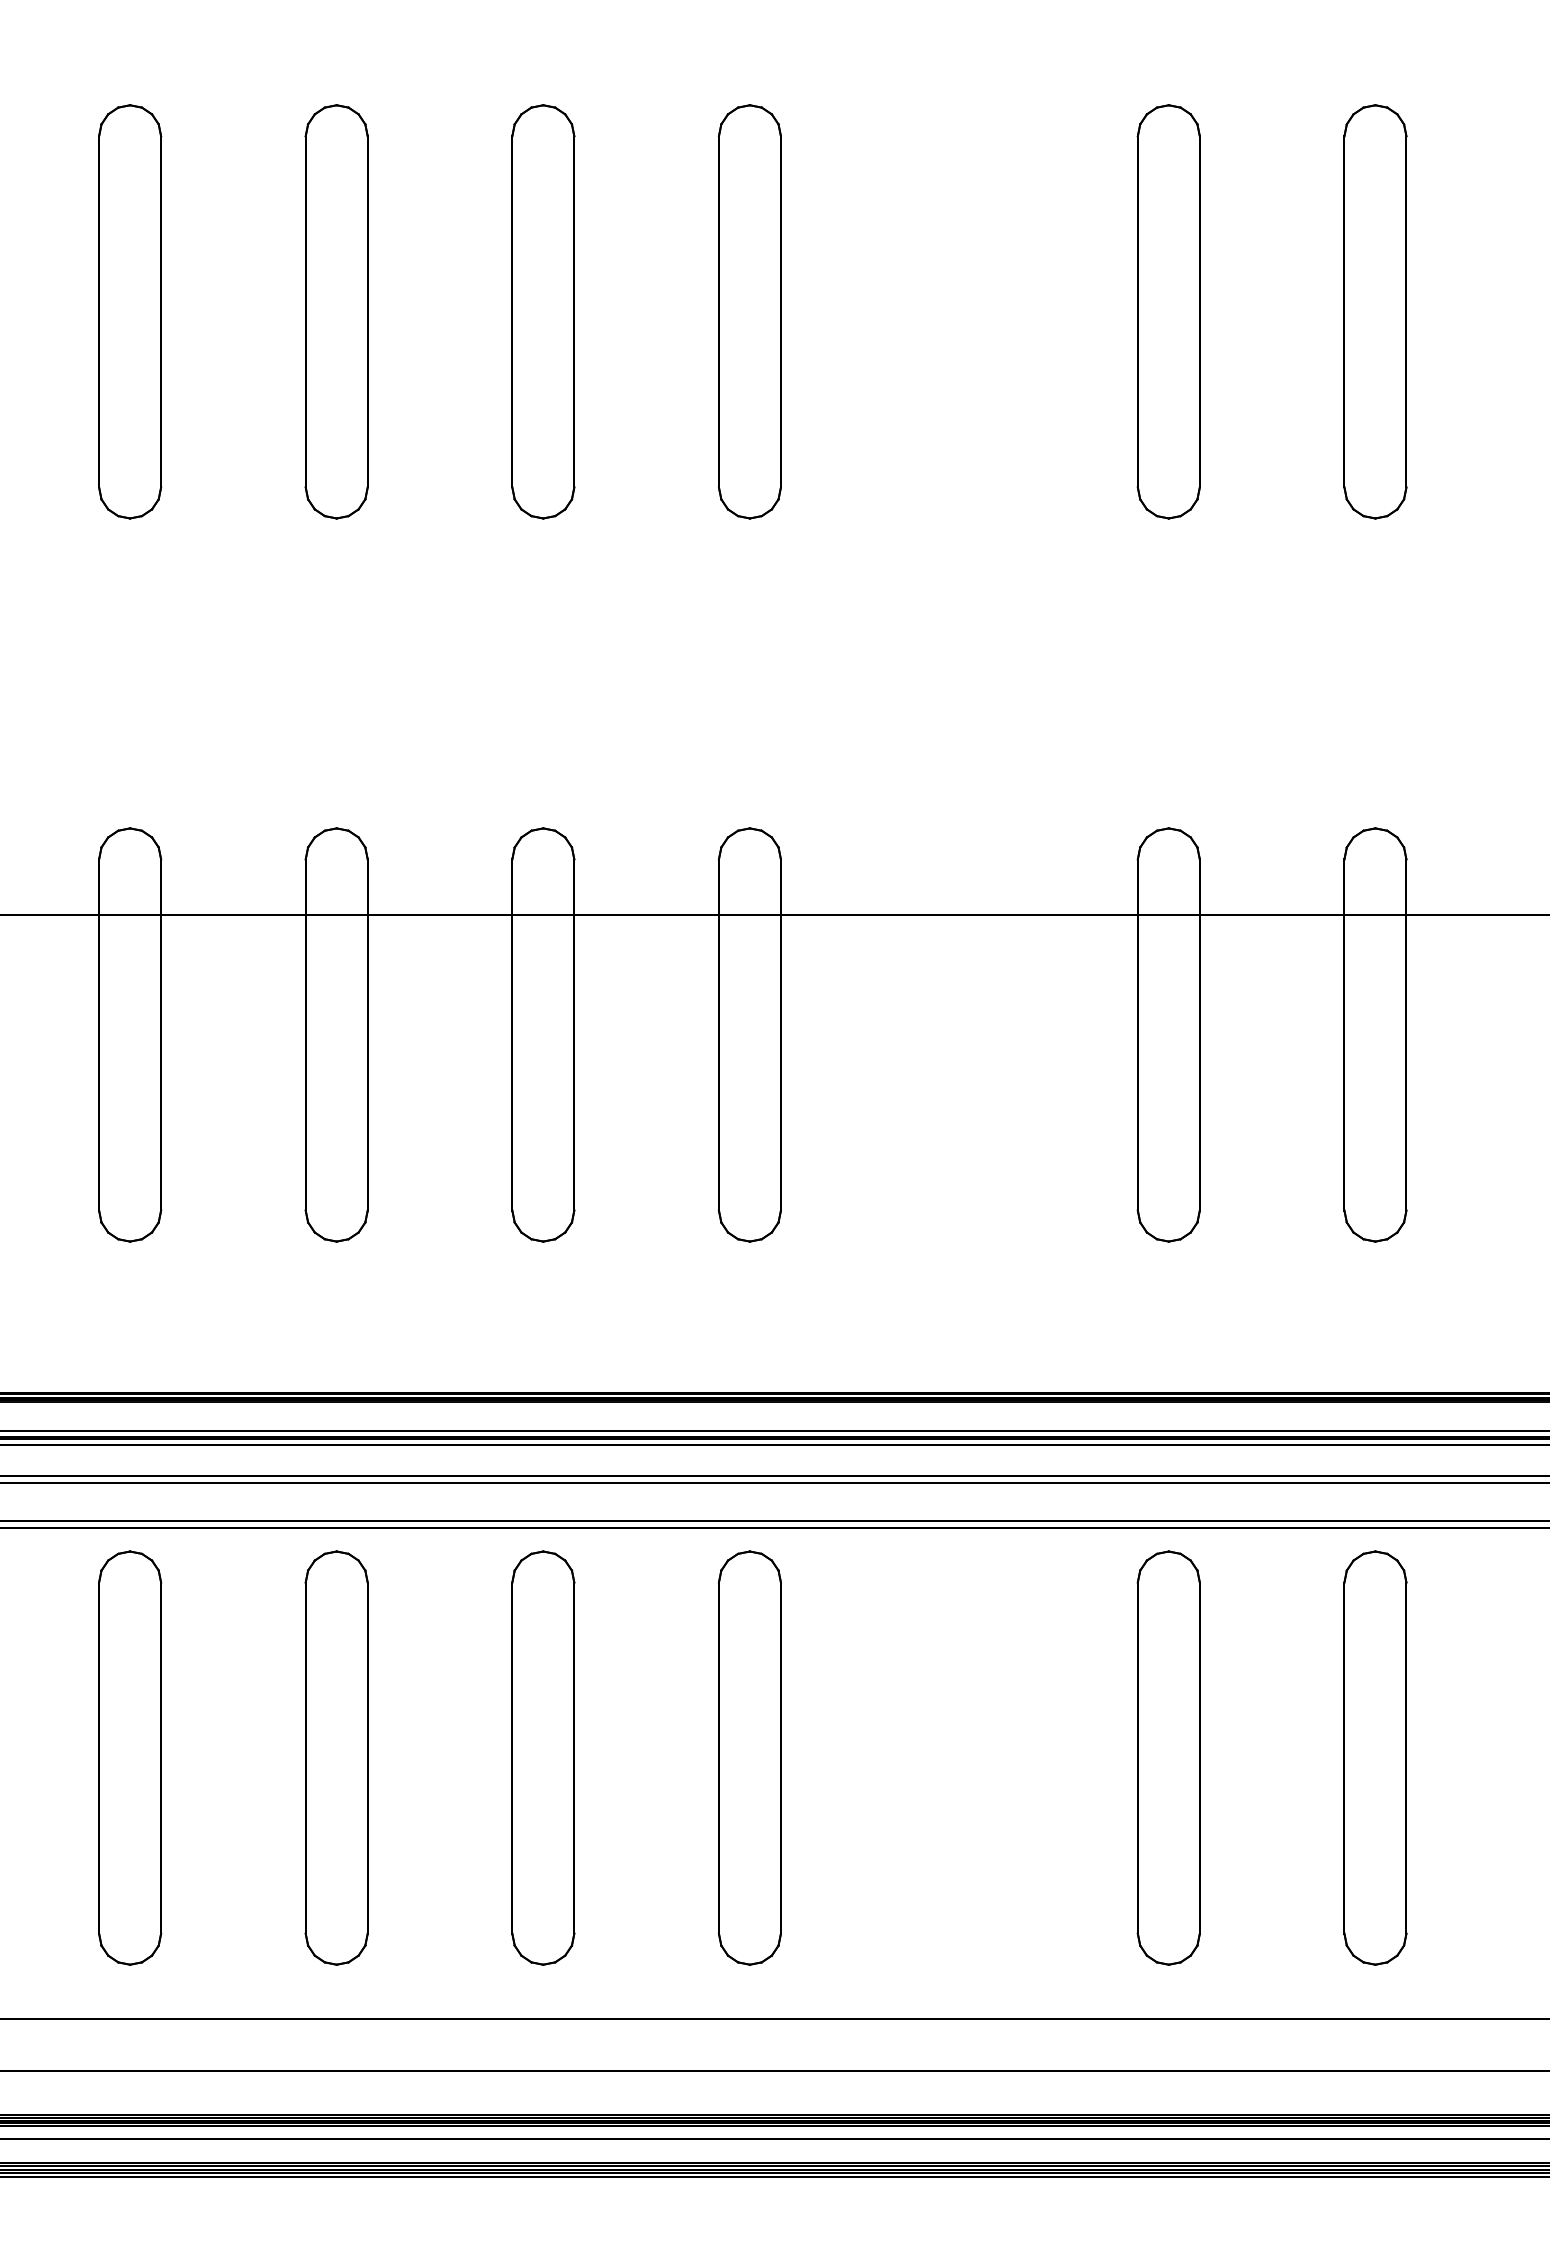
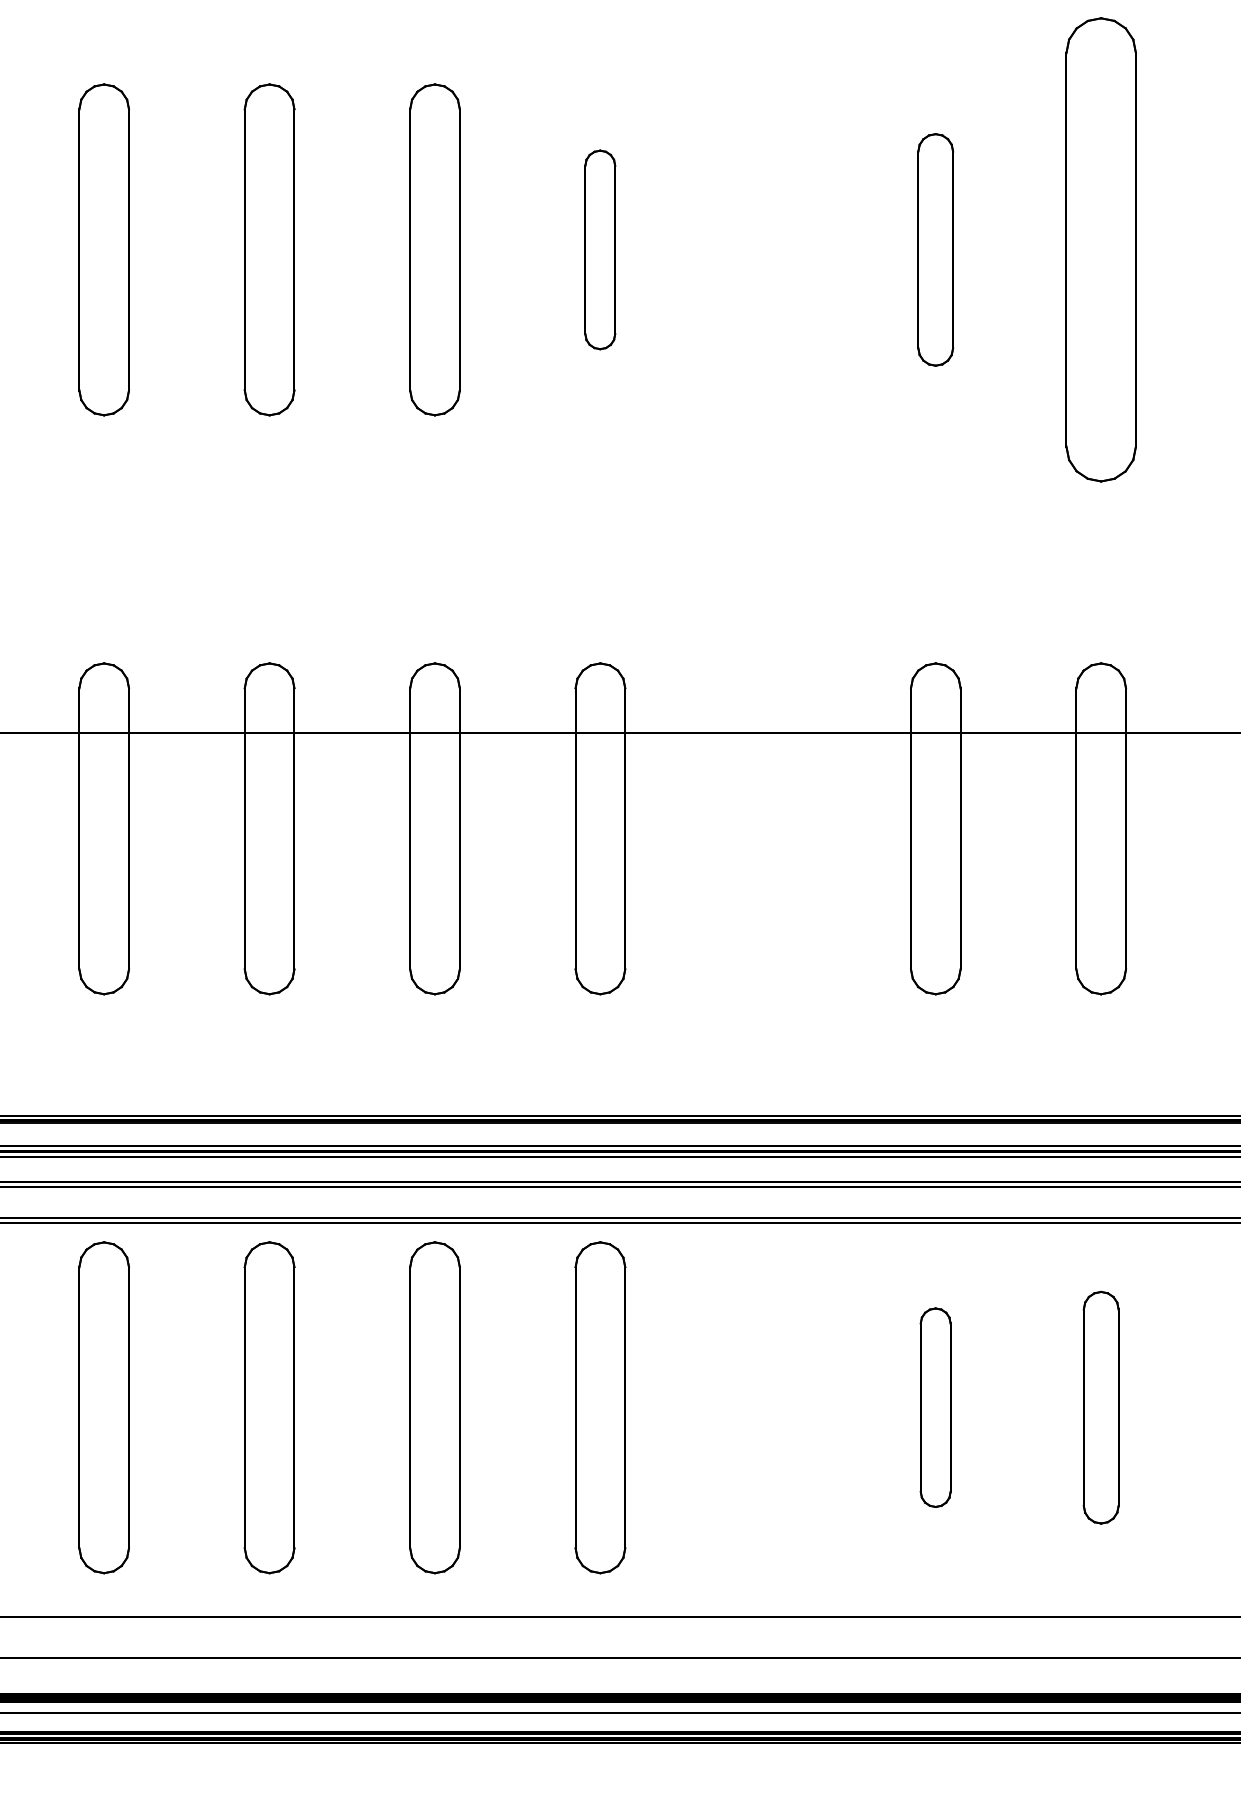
part: (749, 311) -> (600, 249), size x0.6
part: (1168, 311) -> (935, 249), size x0.7
part: (1375, 311) -> (1101, 249), size x1.4
part: (1168, 1757) -> (935, 1407), size x0.6
part: (1375, 1757) -> (1101, 1407), size x0.7

